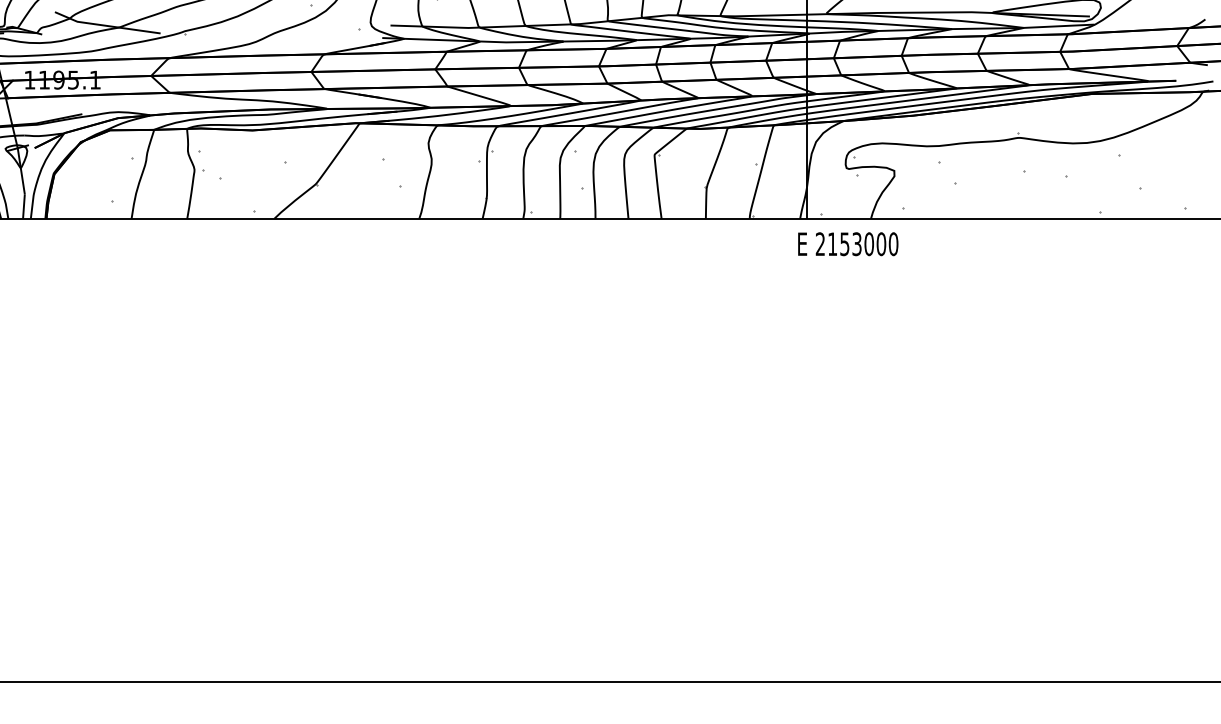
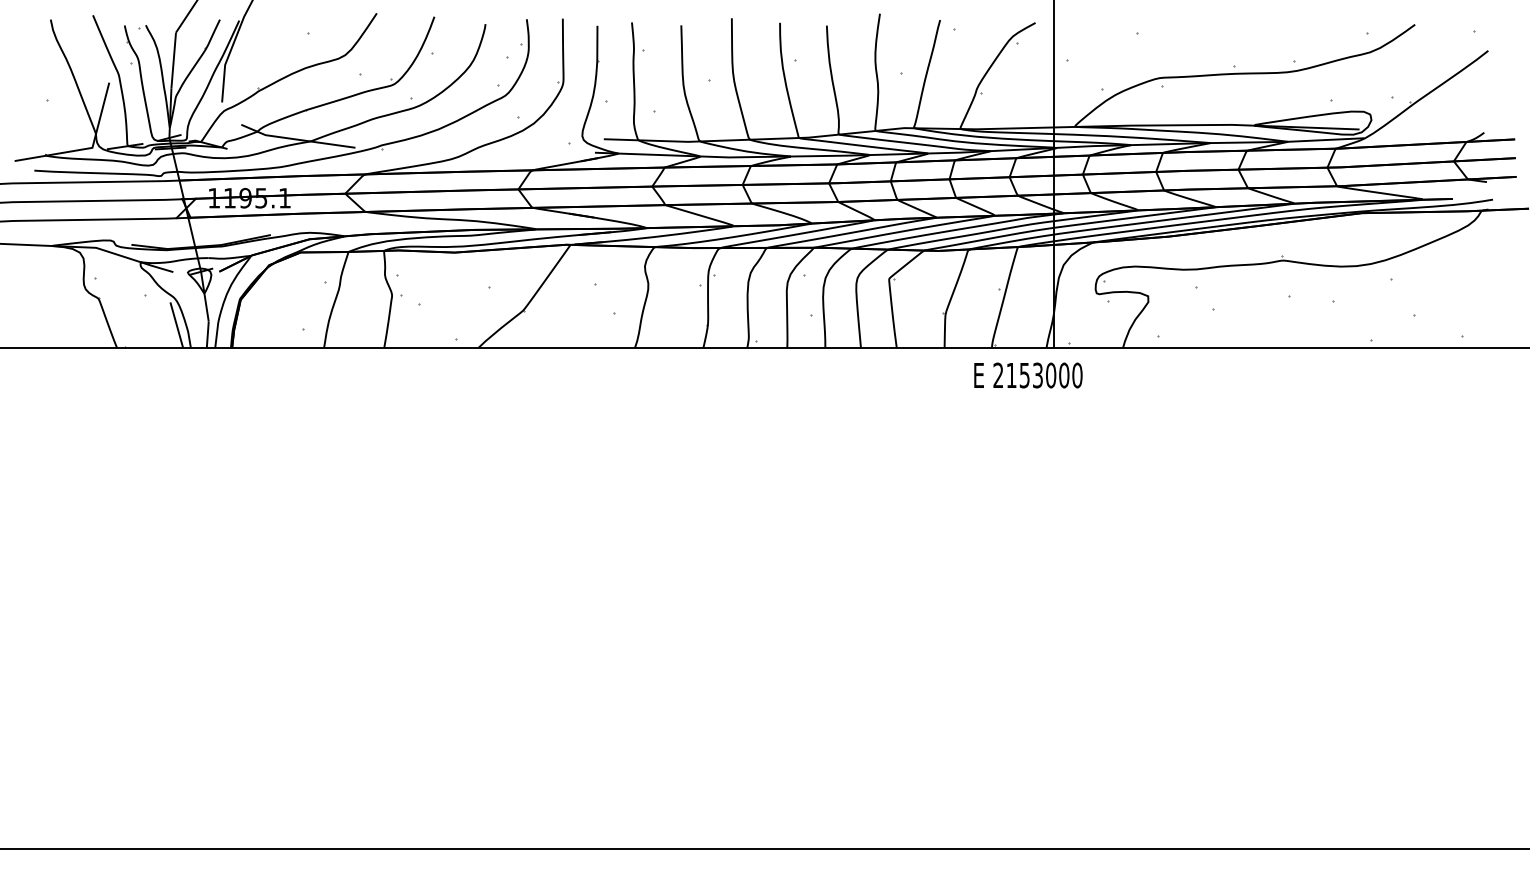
text: (848, 244) -> (1028, 375), moved

